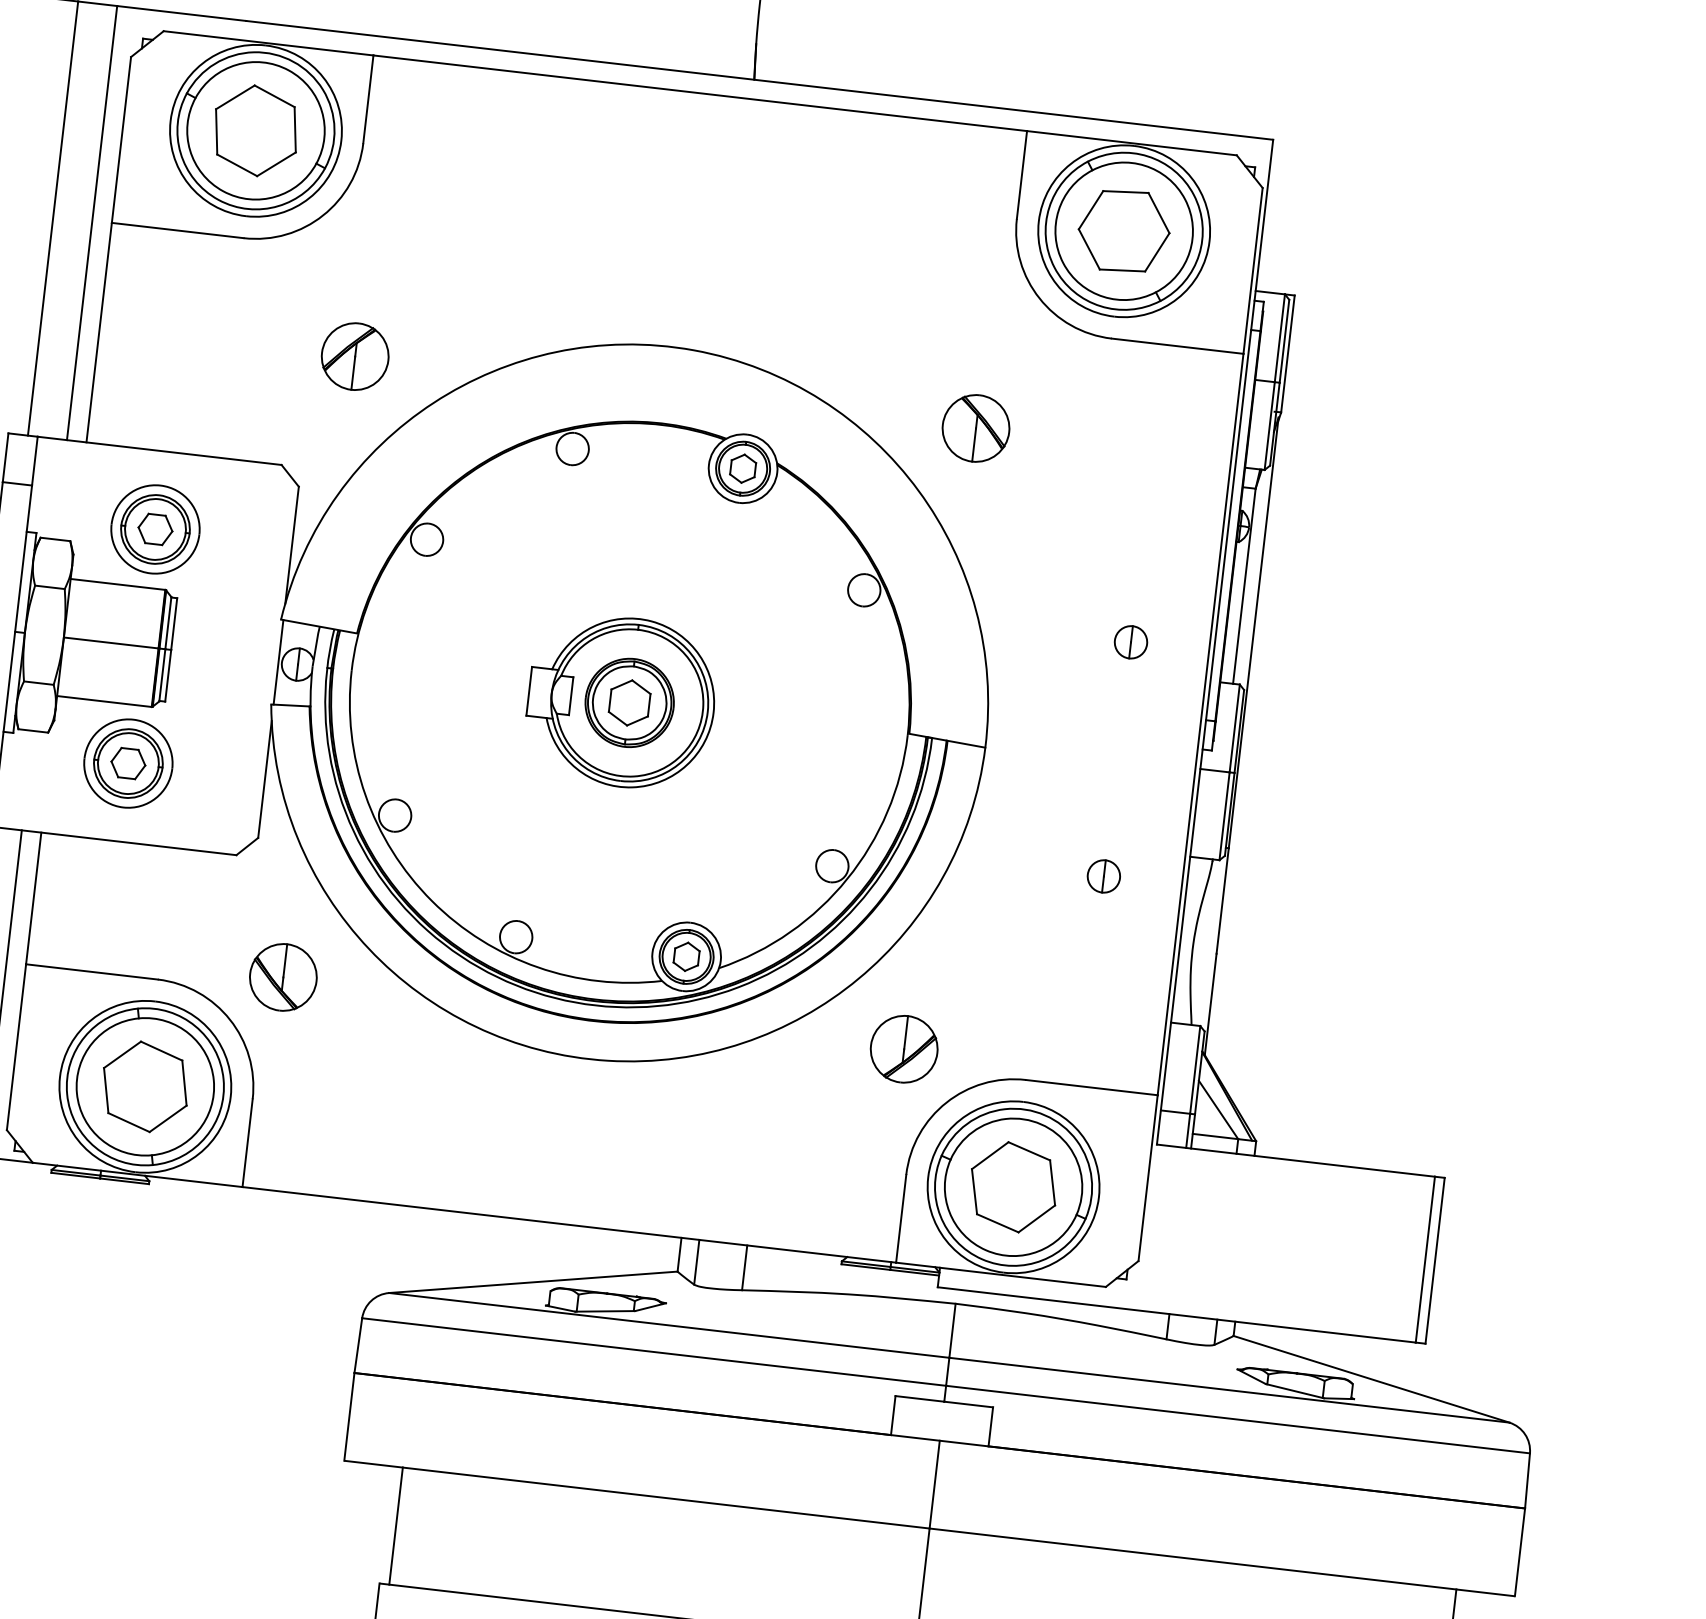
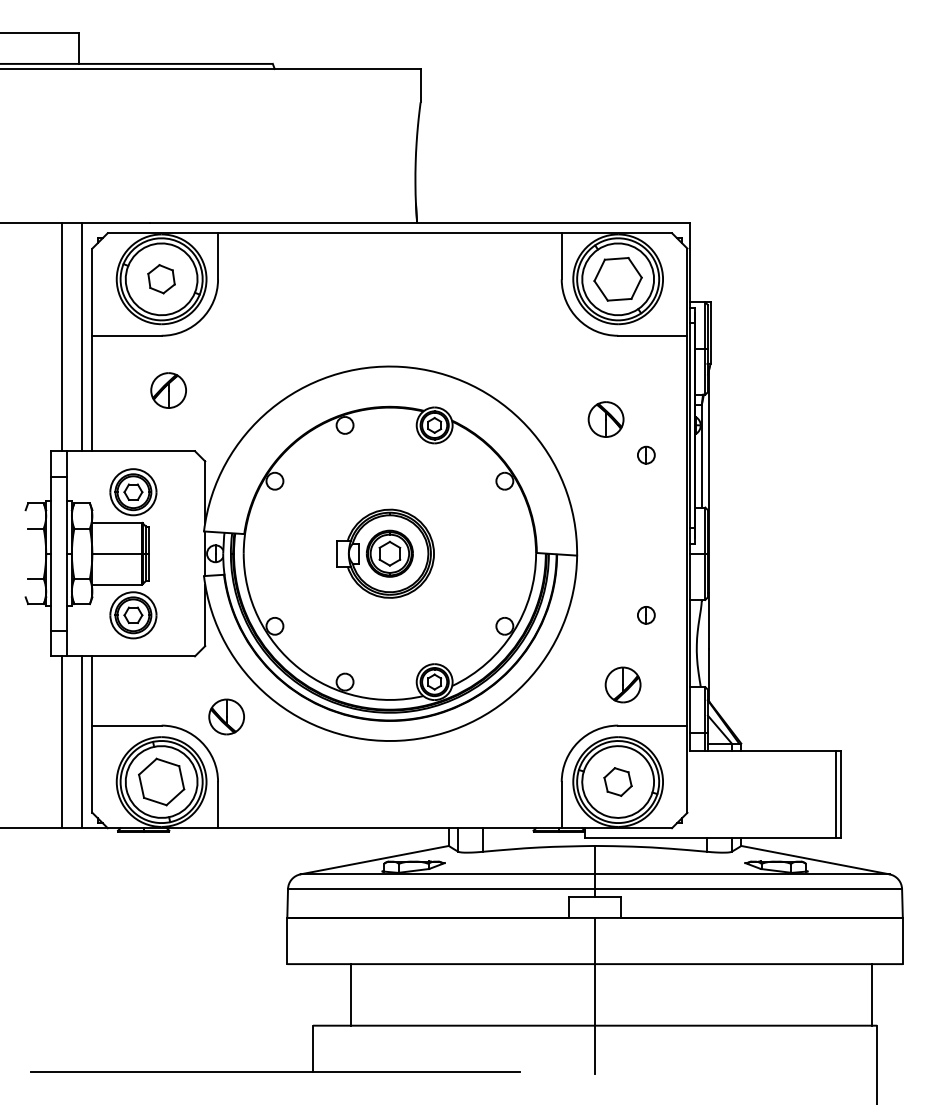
part: (255, 129) -> (161, 278), size x0.6
part: (354, 356) -> (168, 390), moved
part: (974, 428) -> (605, 419), moved
part: (1131, 640) -> (646, 454), moved
part: (903, 1048) -> (622, 684), moved
part: (1012, 1186) -> (617, 781), size x0.6
line: (396, 1525) -> (351, 994), moved

